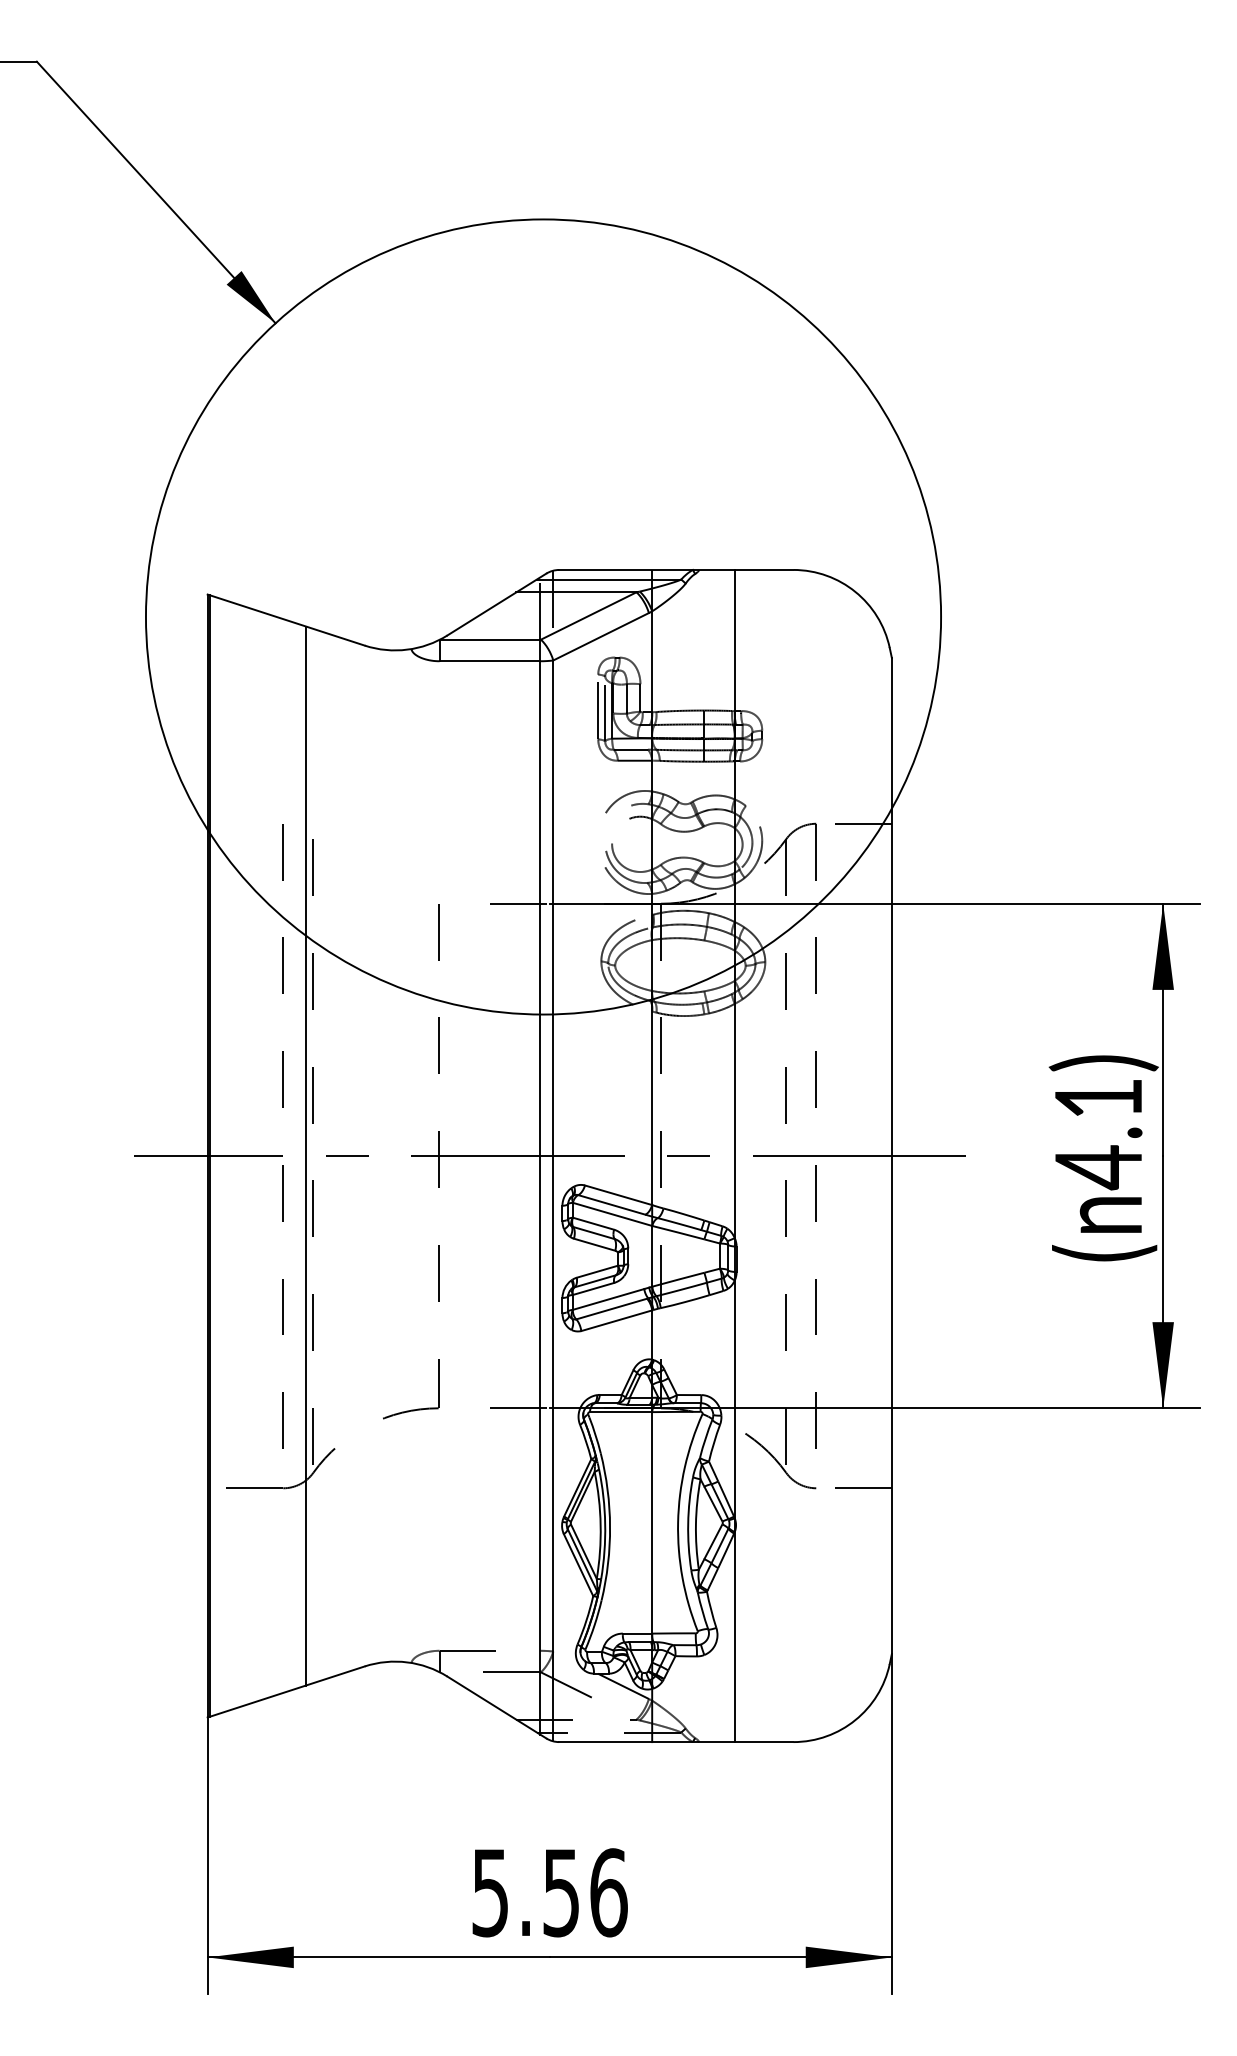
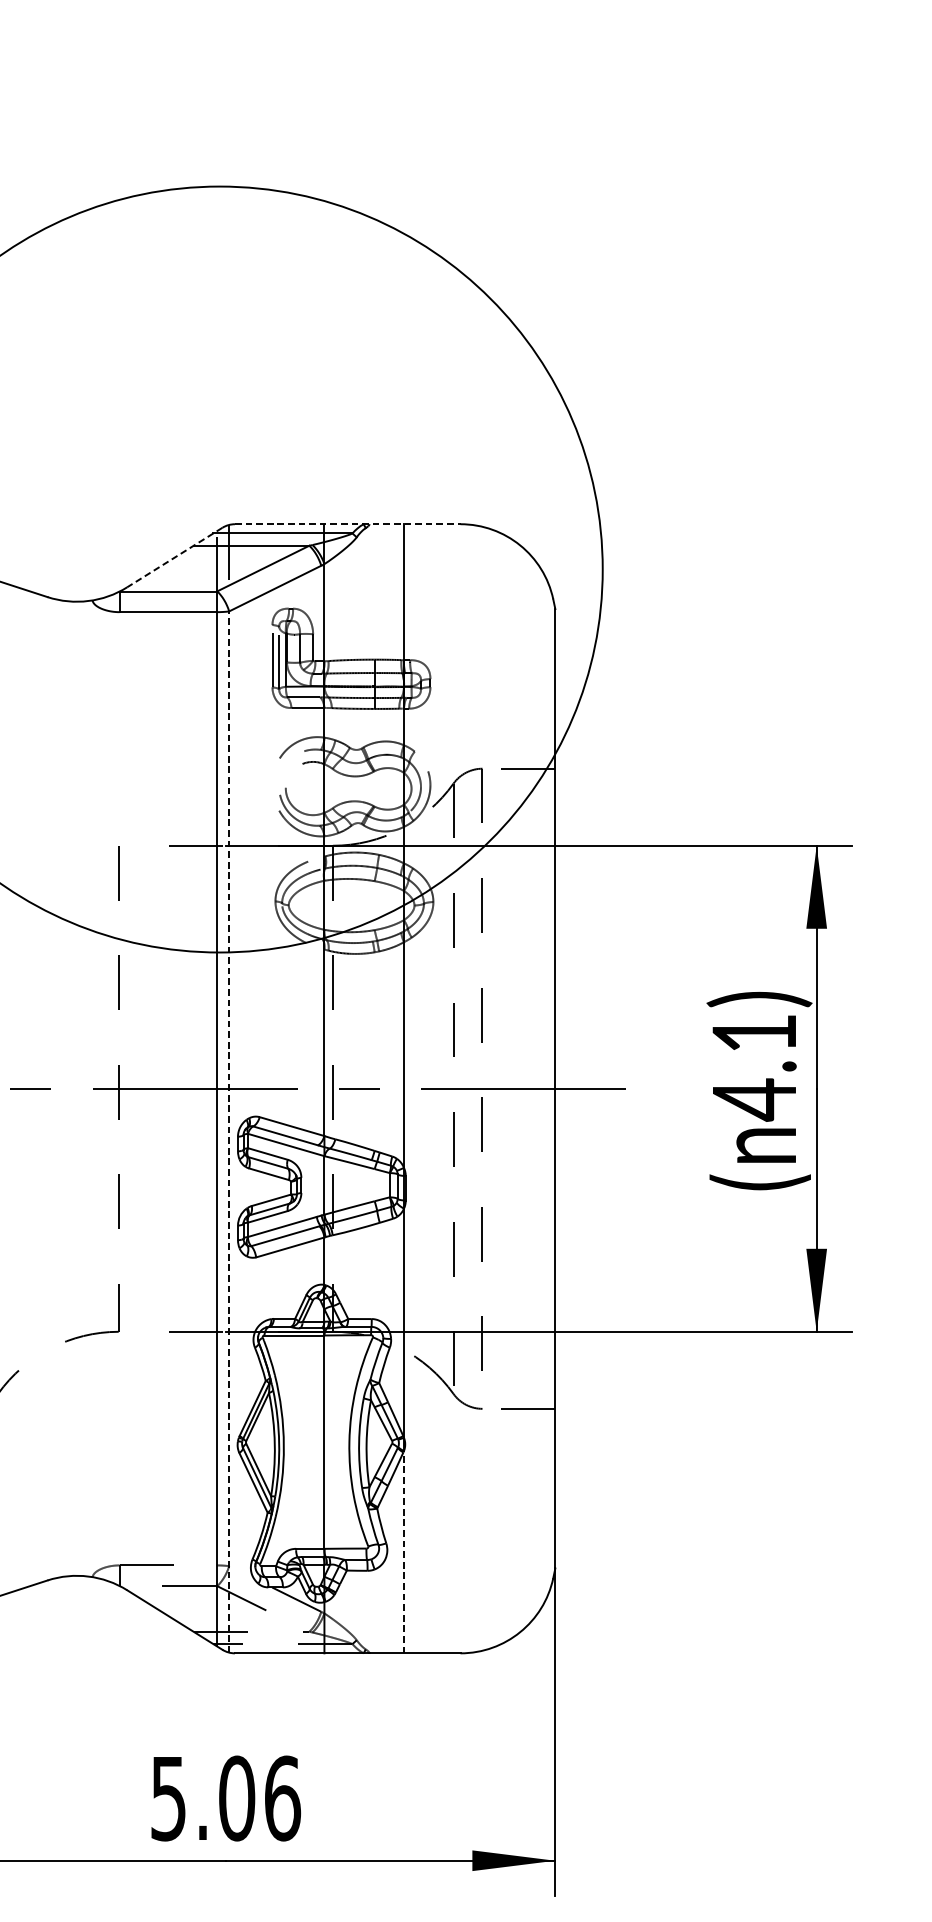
line: (676, 569) -> (347, 523), solid -> dashed
line: (496, 604) -> (174, 557), solid -> dashed
line: (553, 1200) -> (229, 1131), solid -> dashed
line: (734, 1636) -> (403, 1551), solid -> dashed
text: (561, 1892) -> (237, 1798), 5.56 -> 5.06

